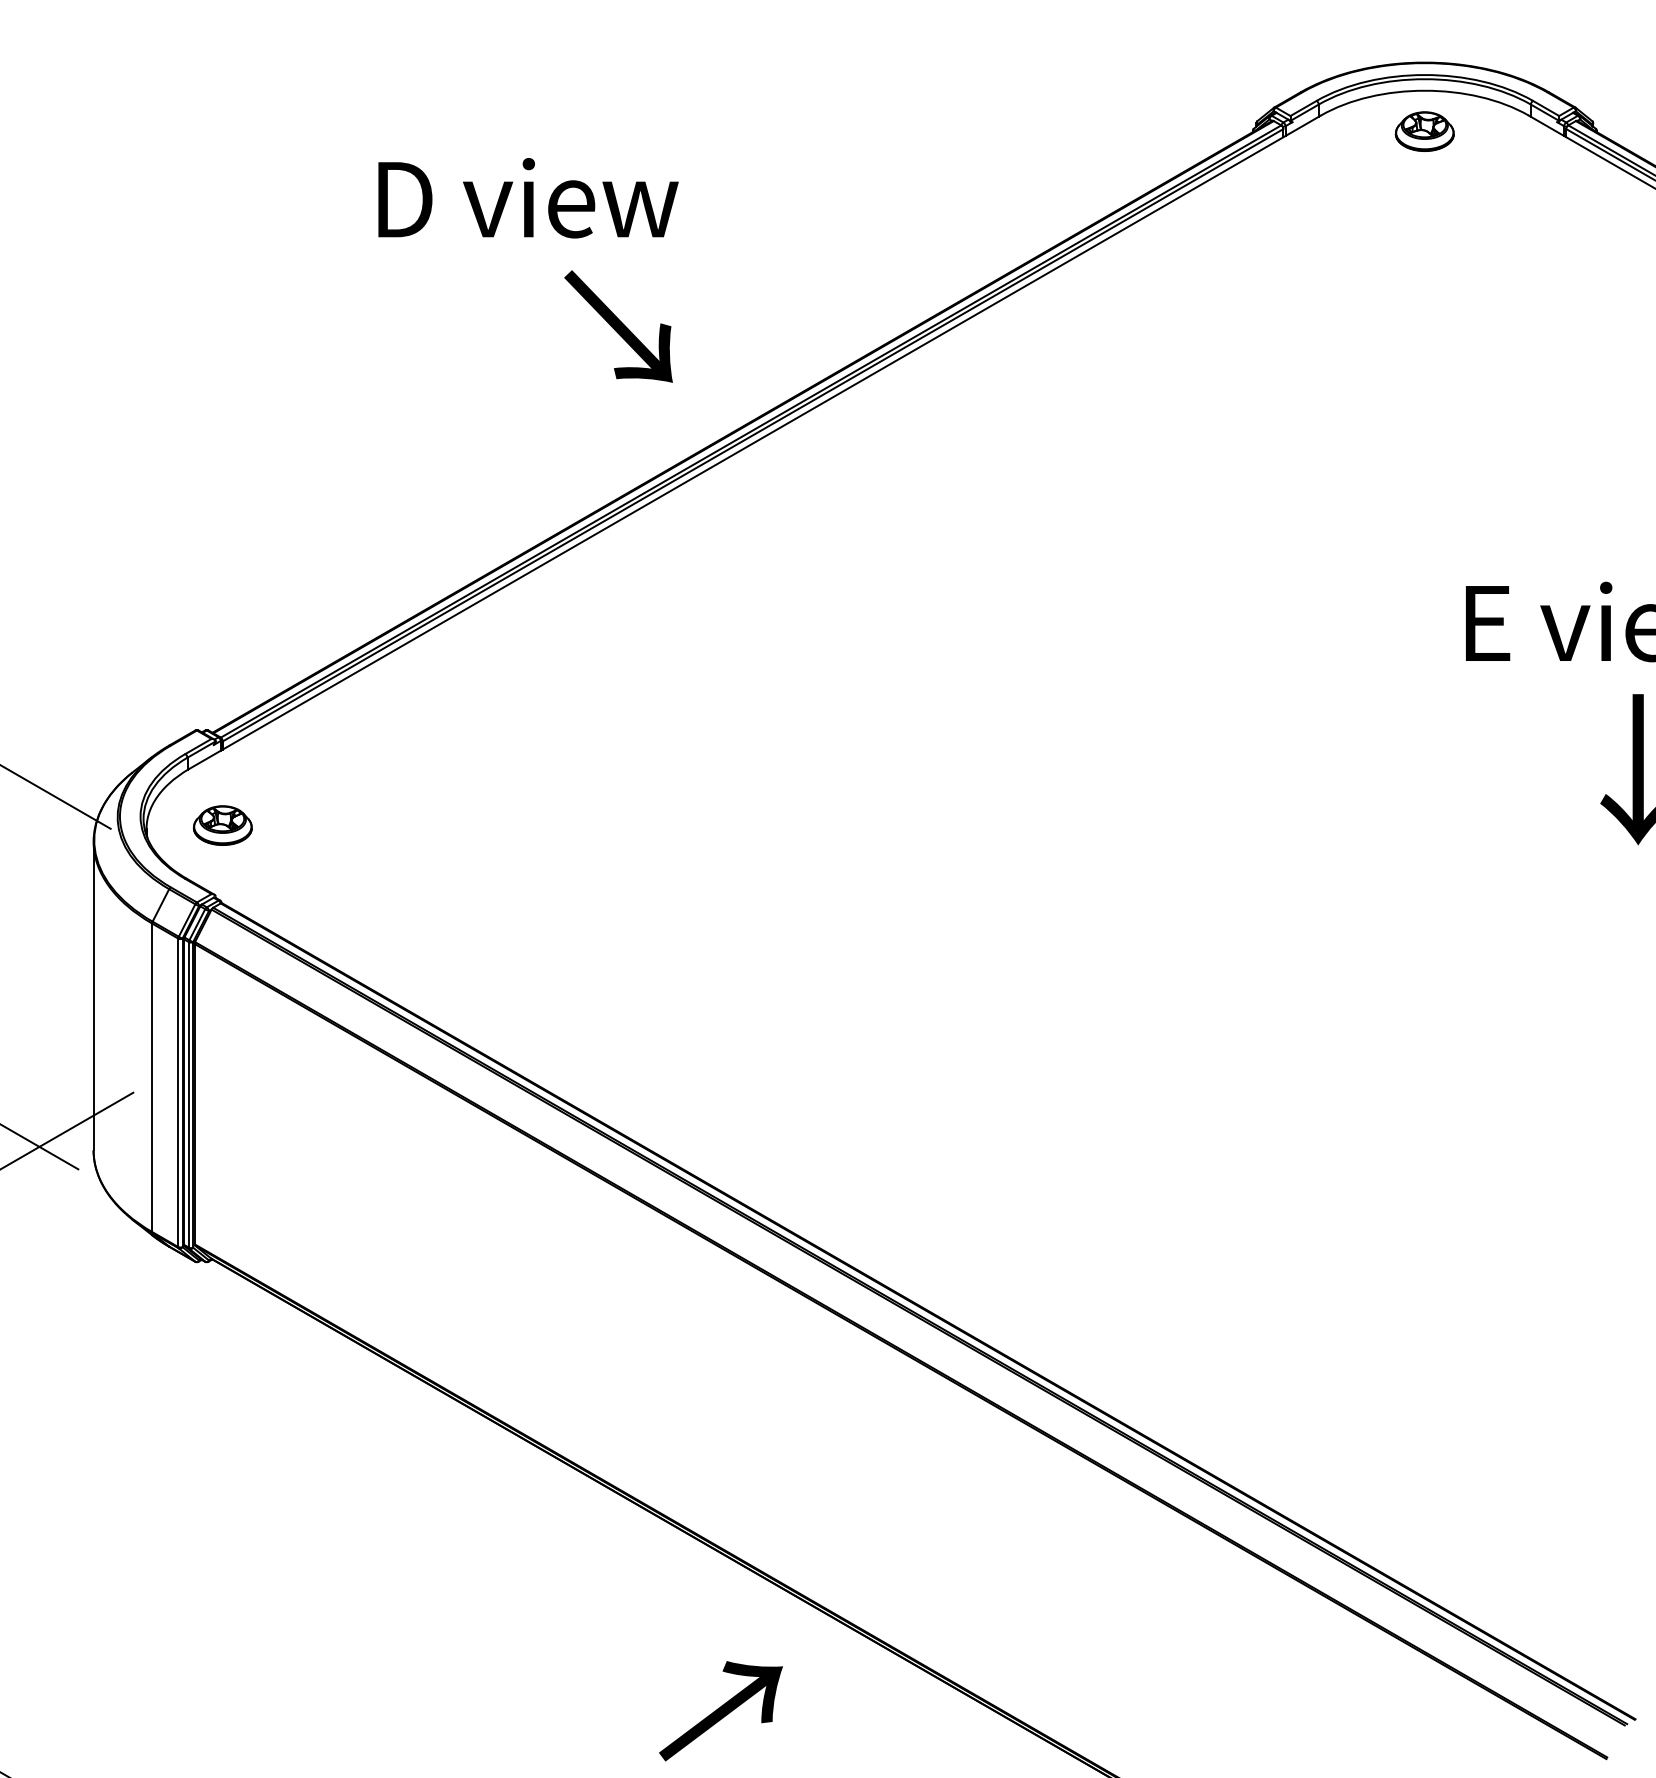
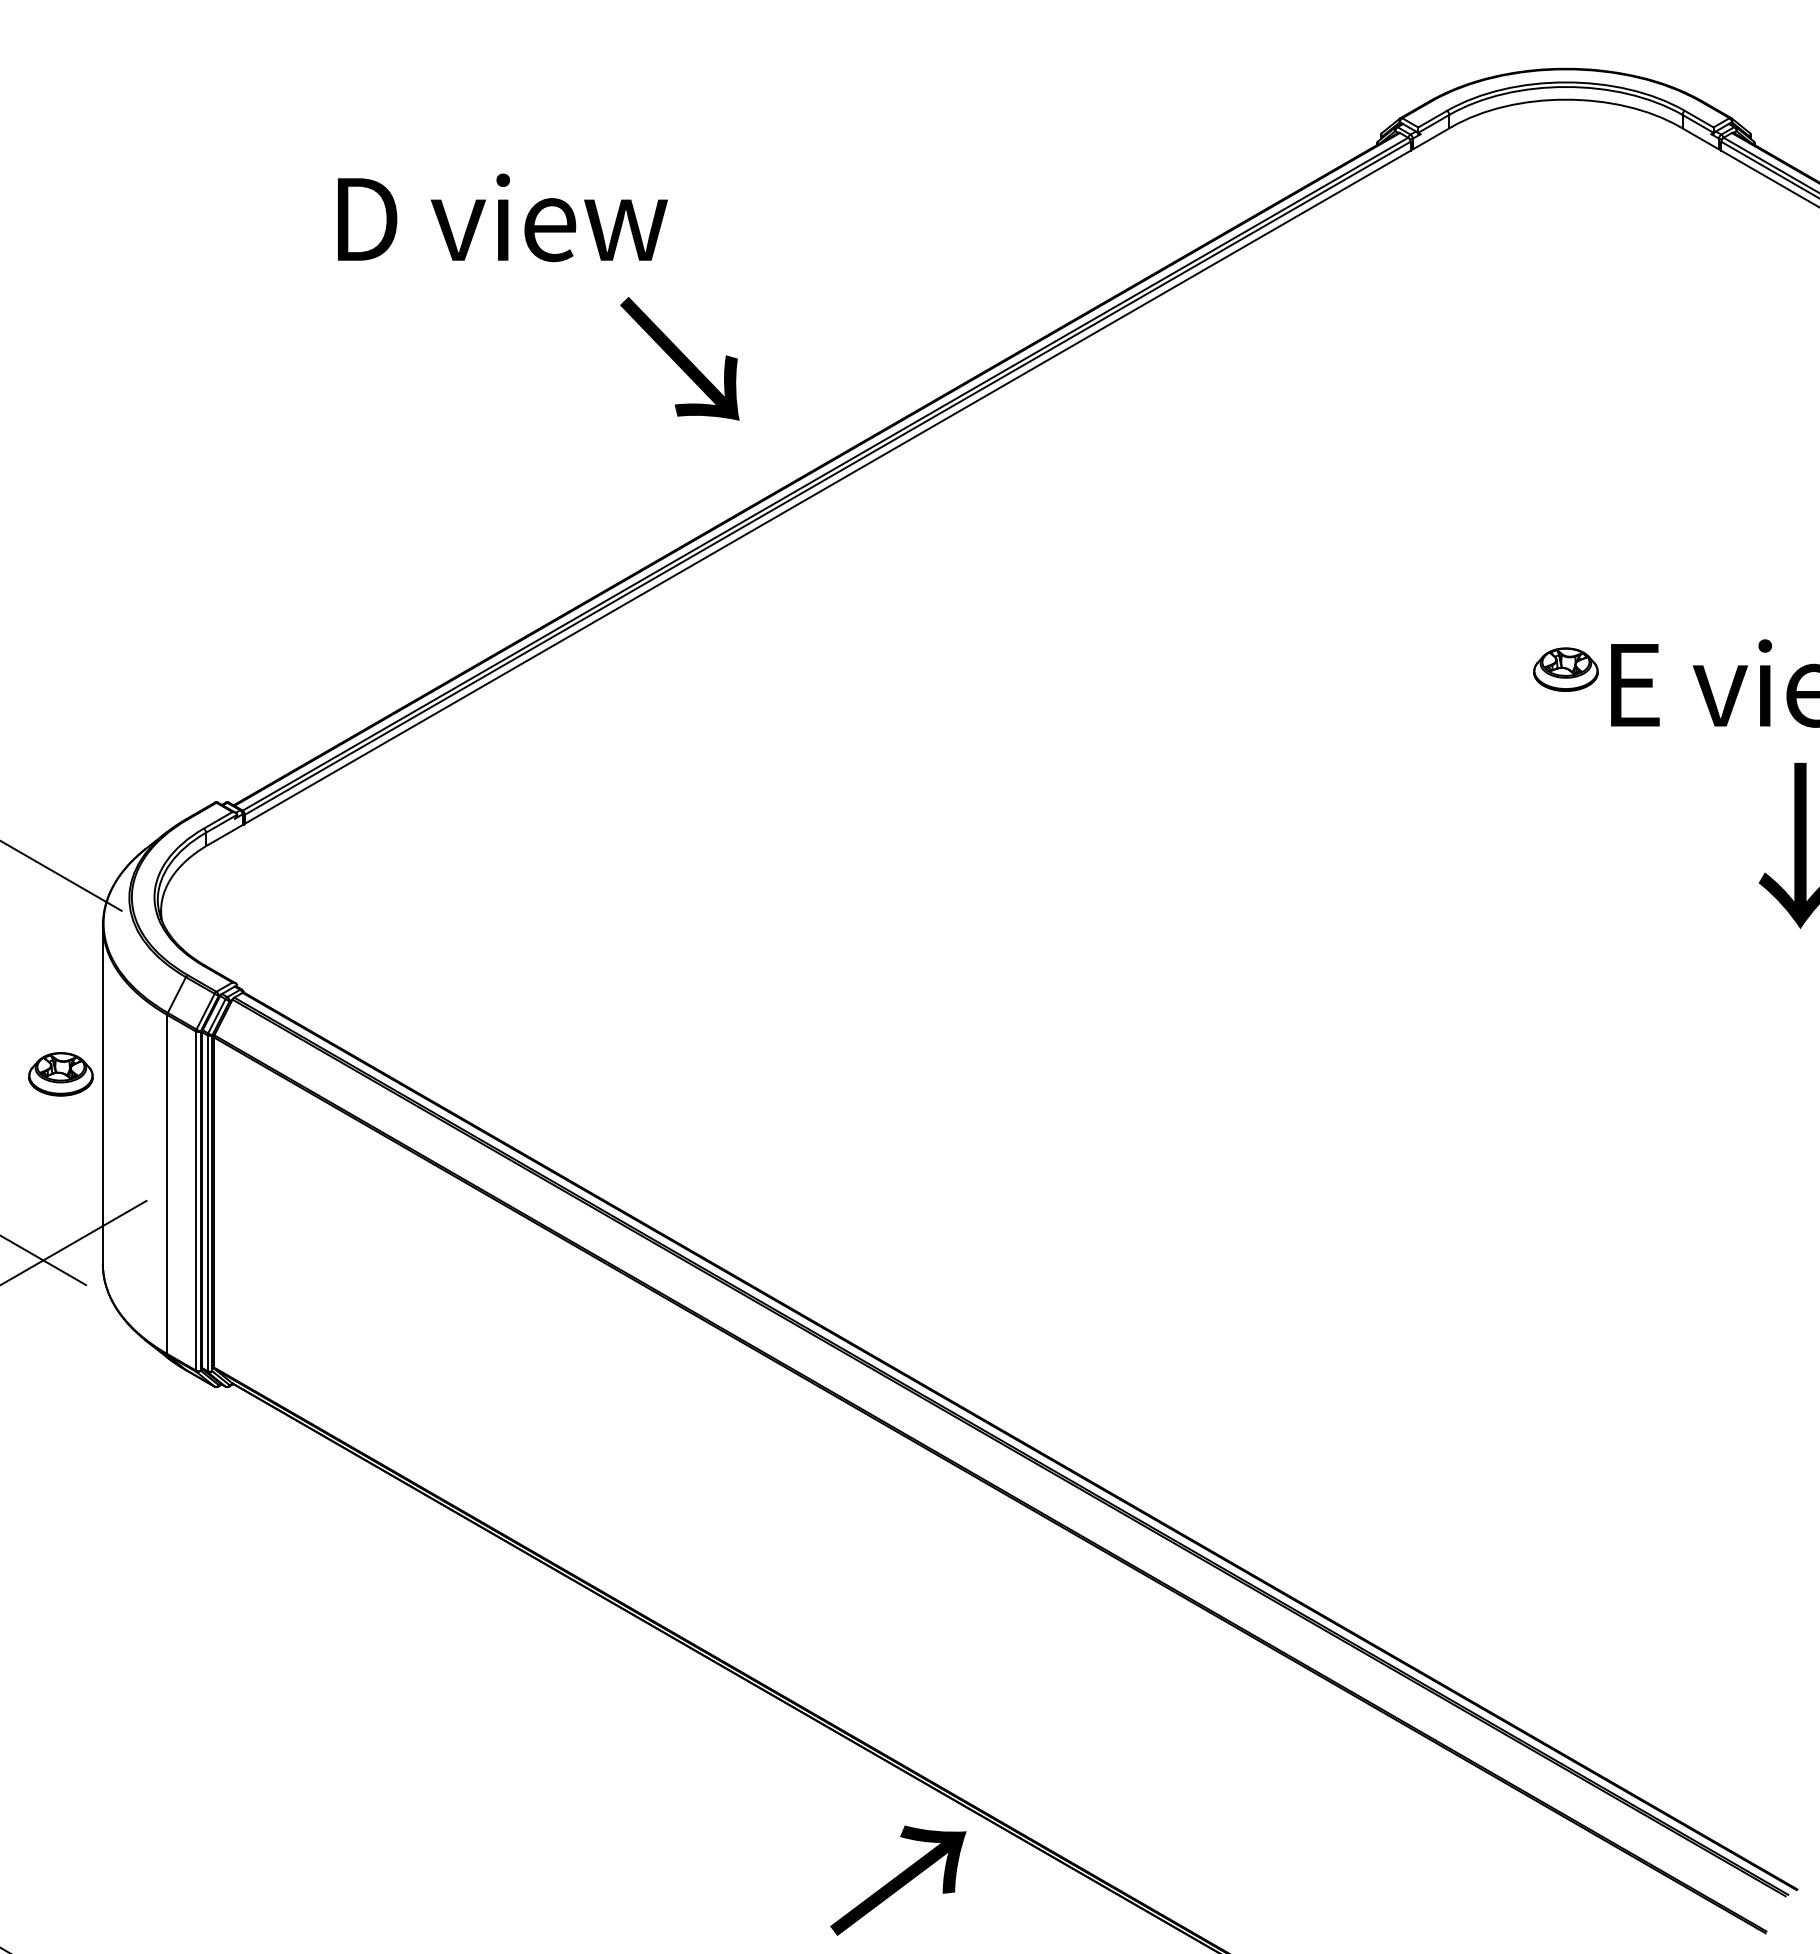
part: (1424, 131) -> (1565, 669), moved
text: (528, 197) -> (502, 217), moved
part: (222, 825) -> (60, 1074), moved
text: (721, 1711) -> (898, 1880), moved

